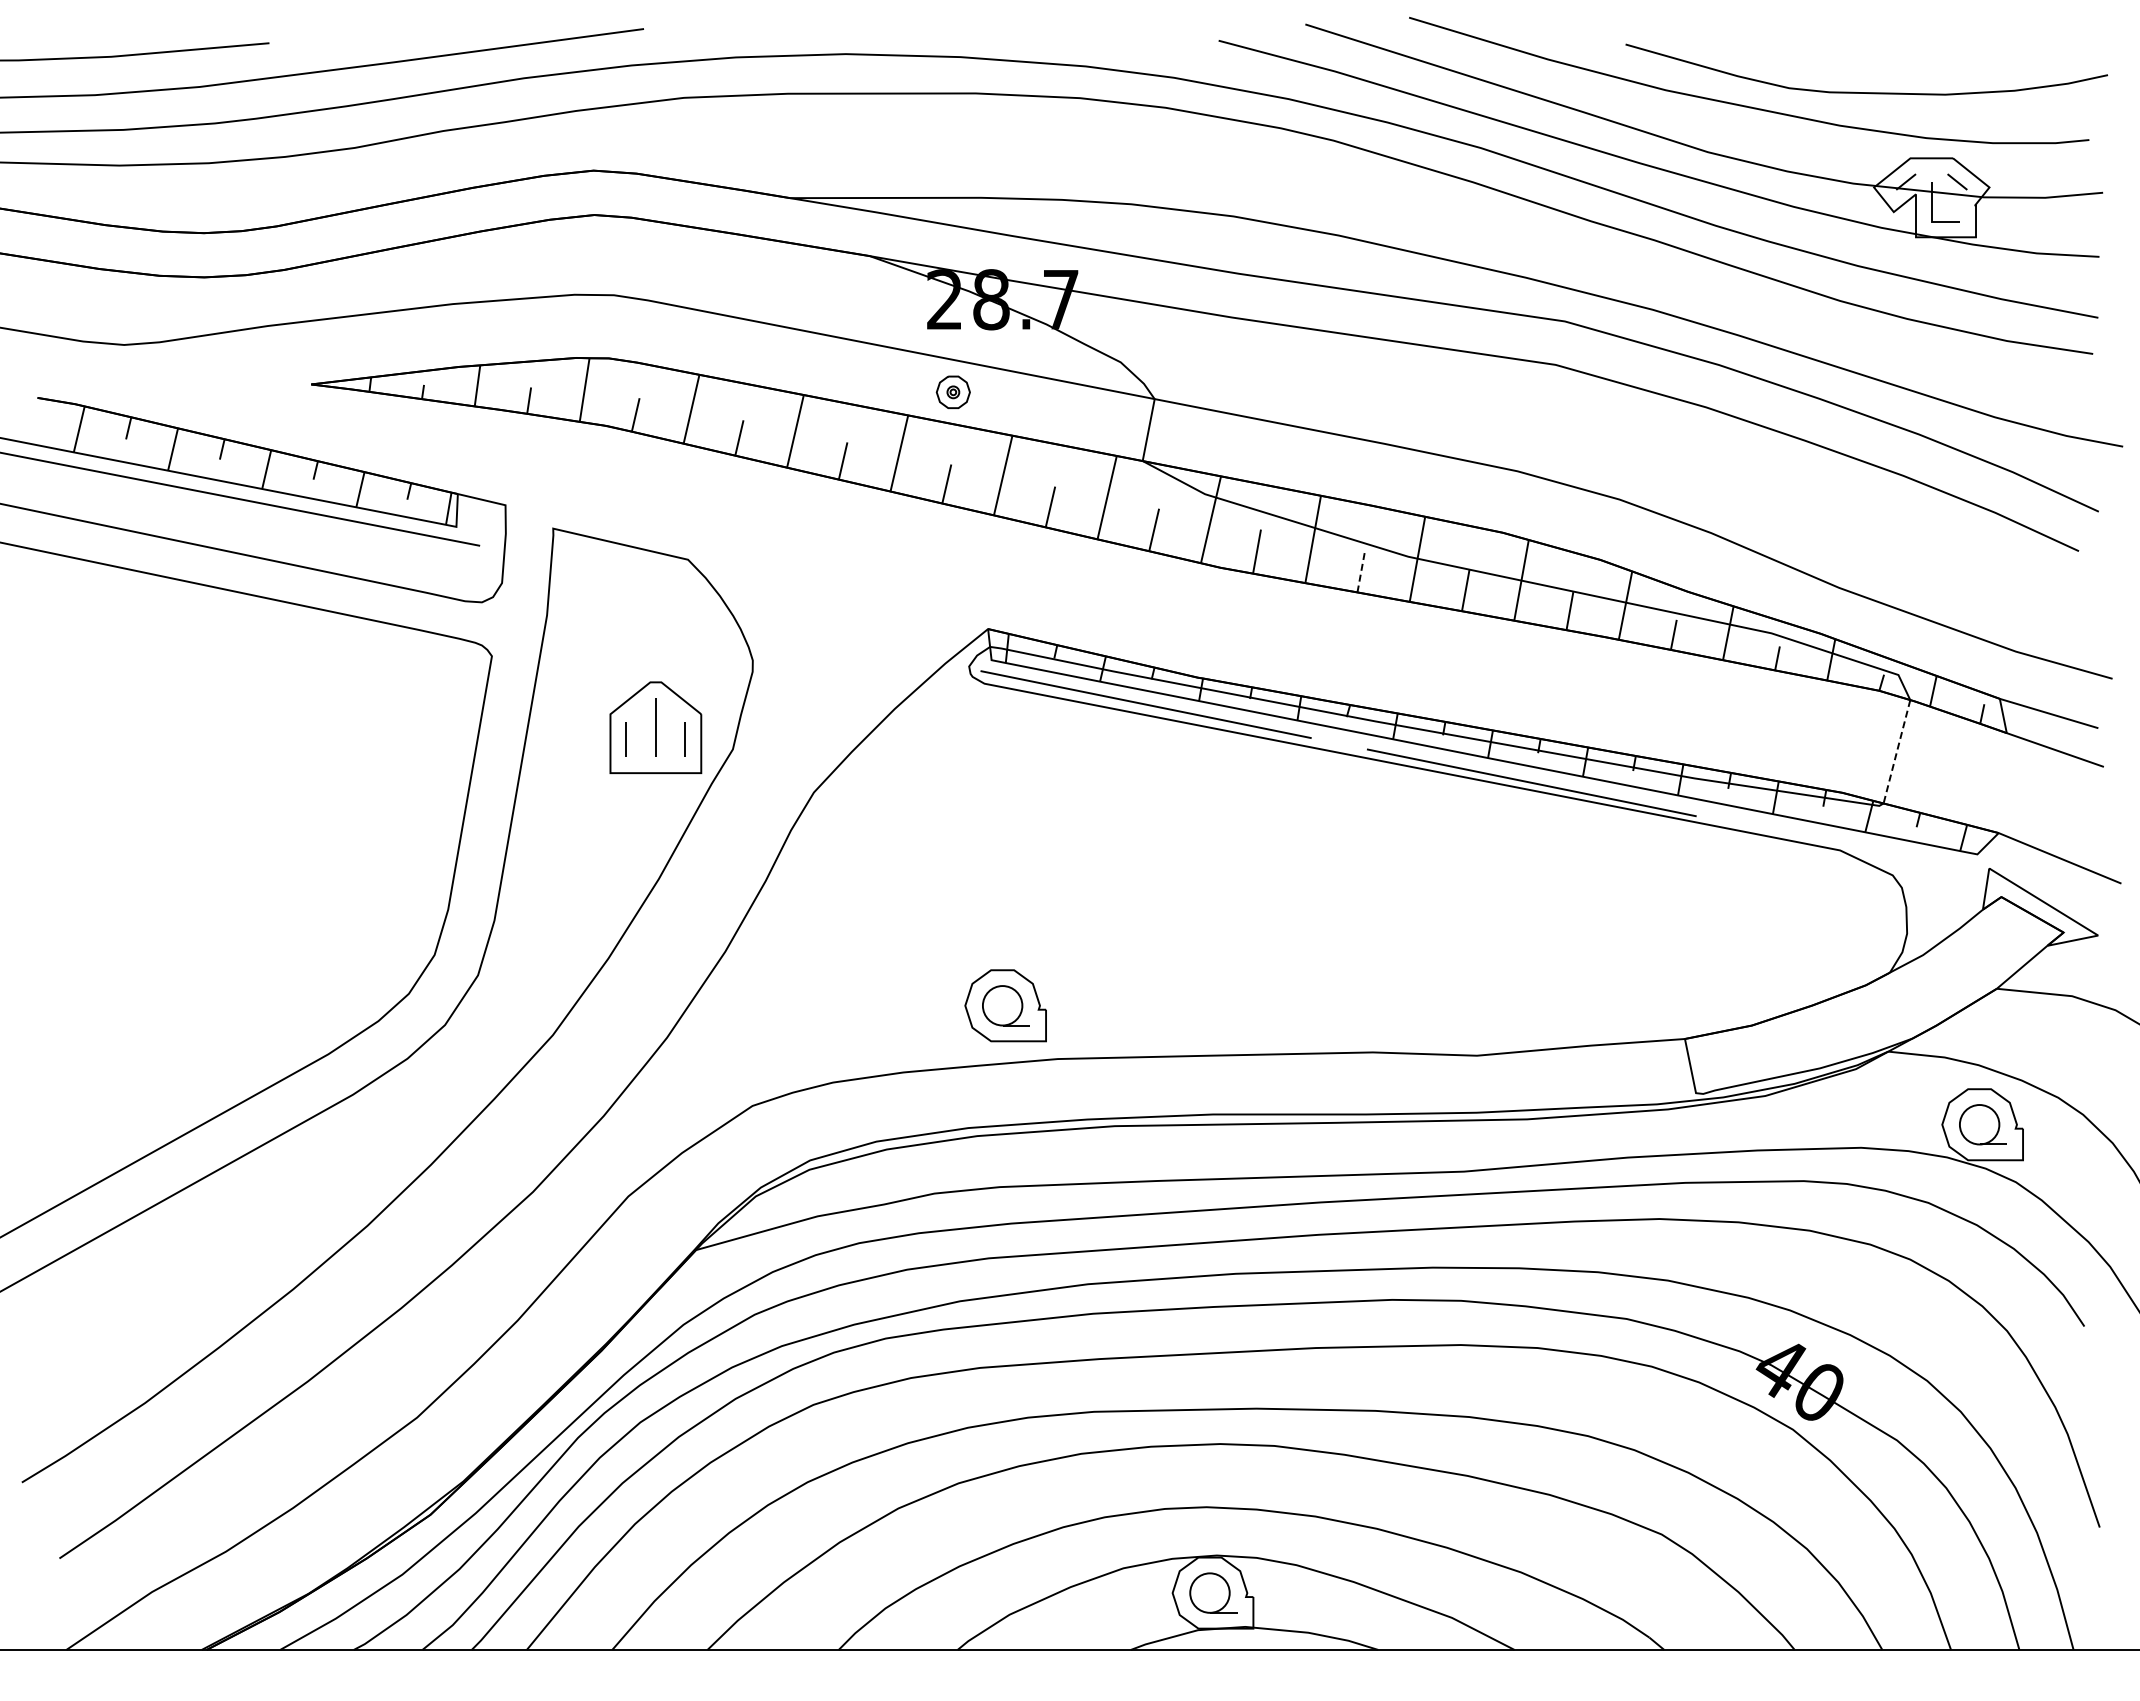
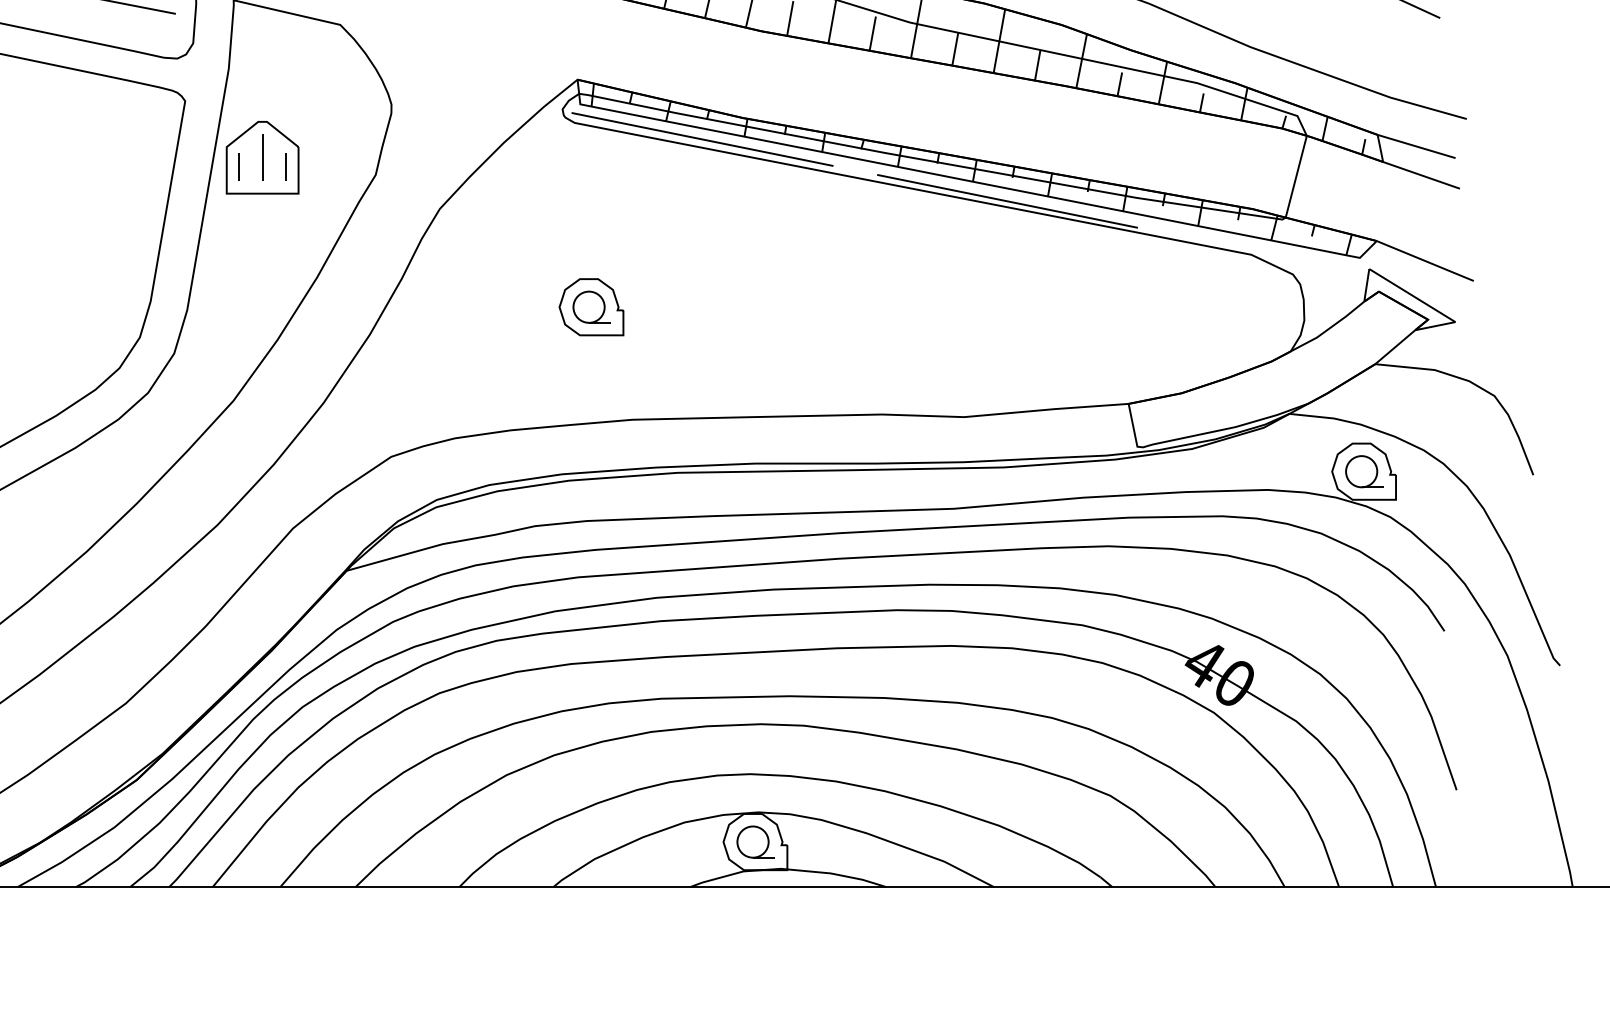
line: (1361, 570) -> (872, 33), dashed -> solid
part: (655, 727) -> (262, 157), moved
line: (1896, 752) -> (1295, 177), dashed -> solid
part: (1005, 1005) -> (591, 307), moved

